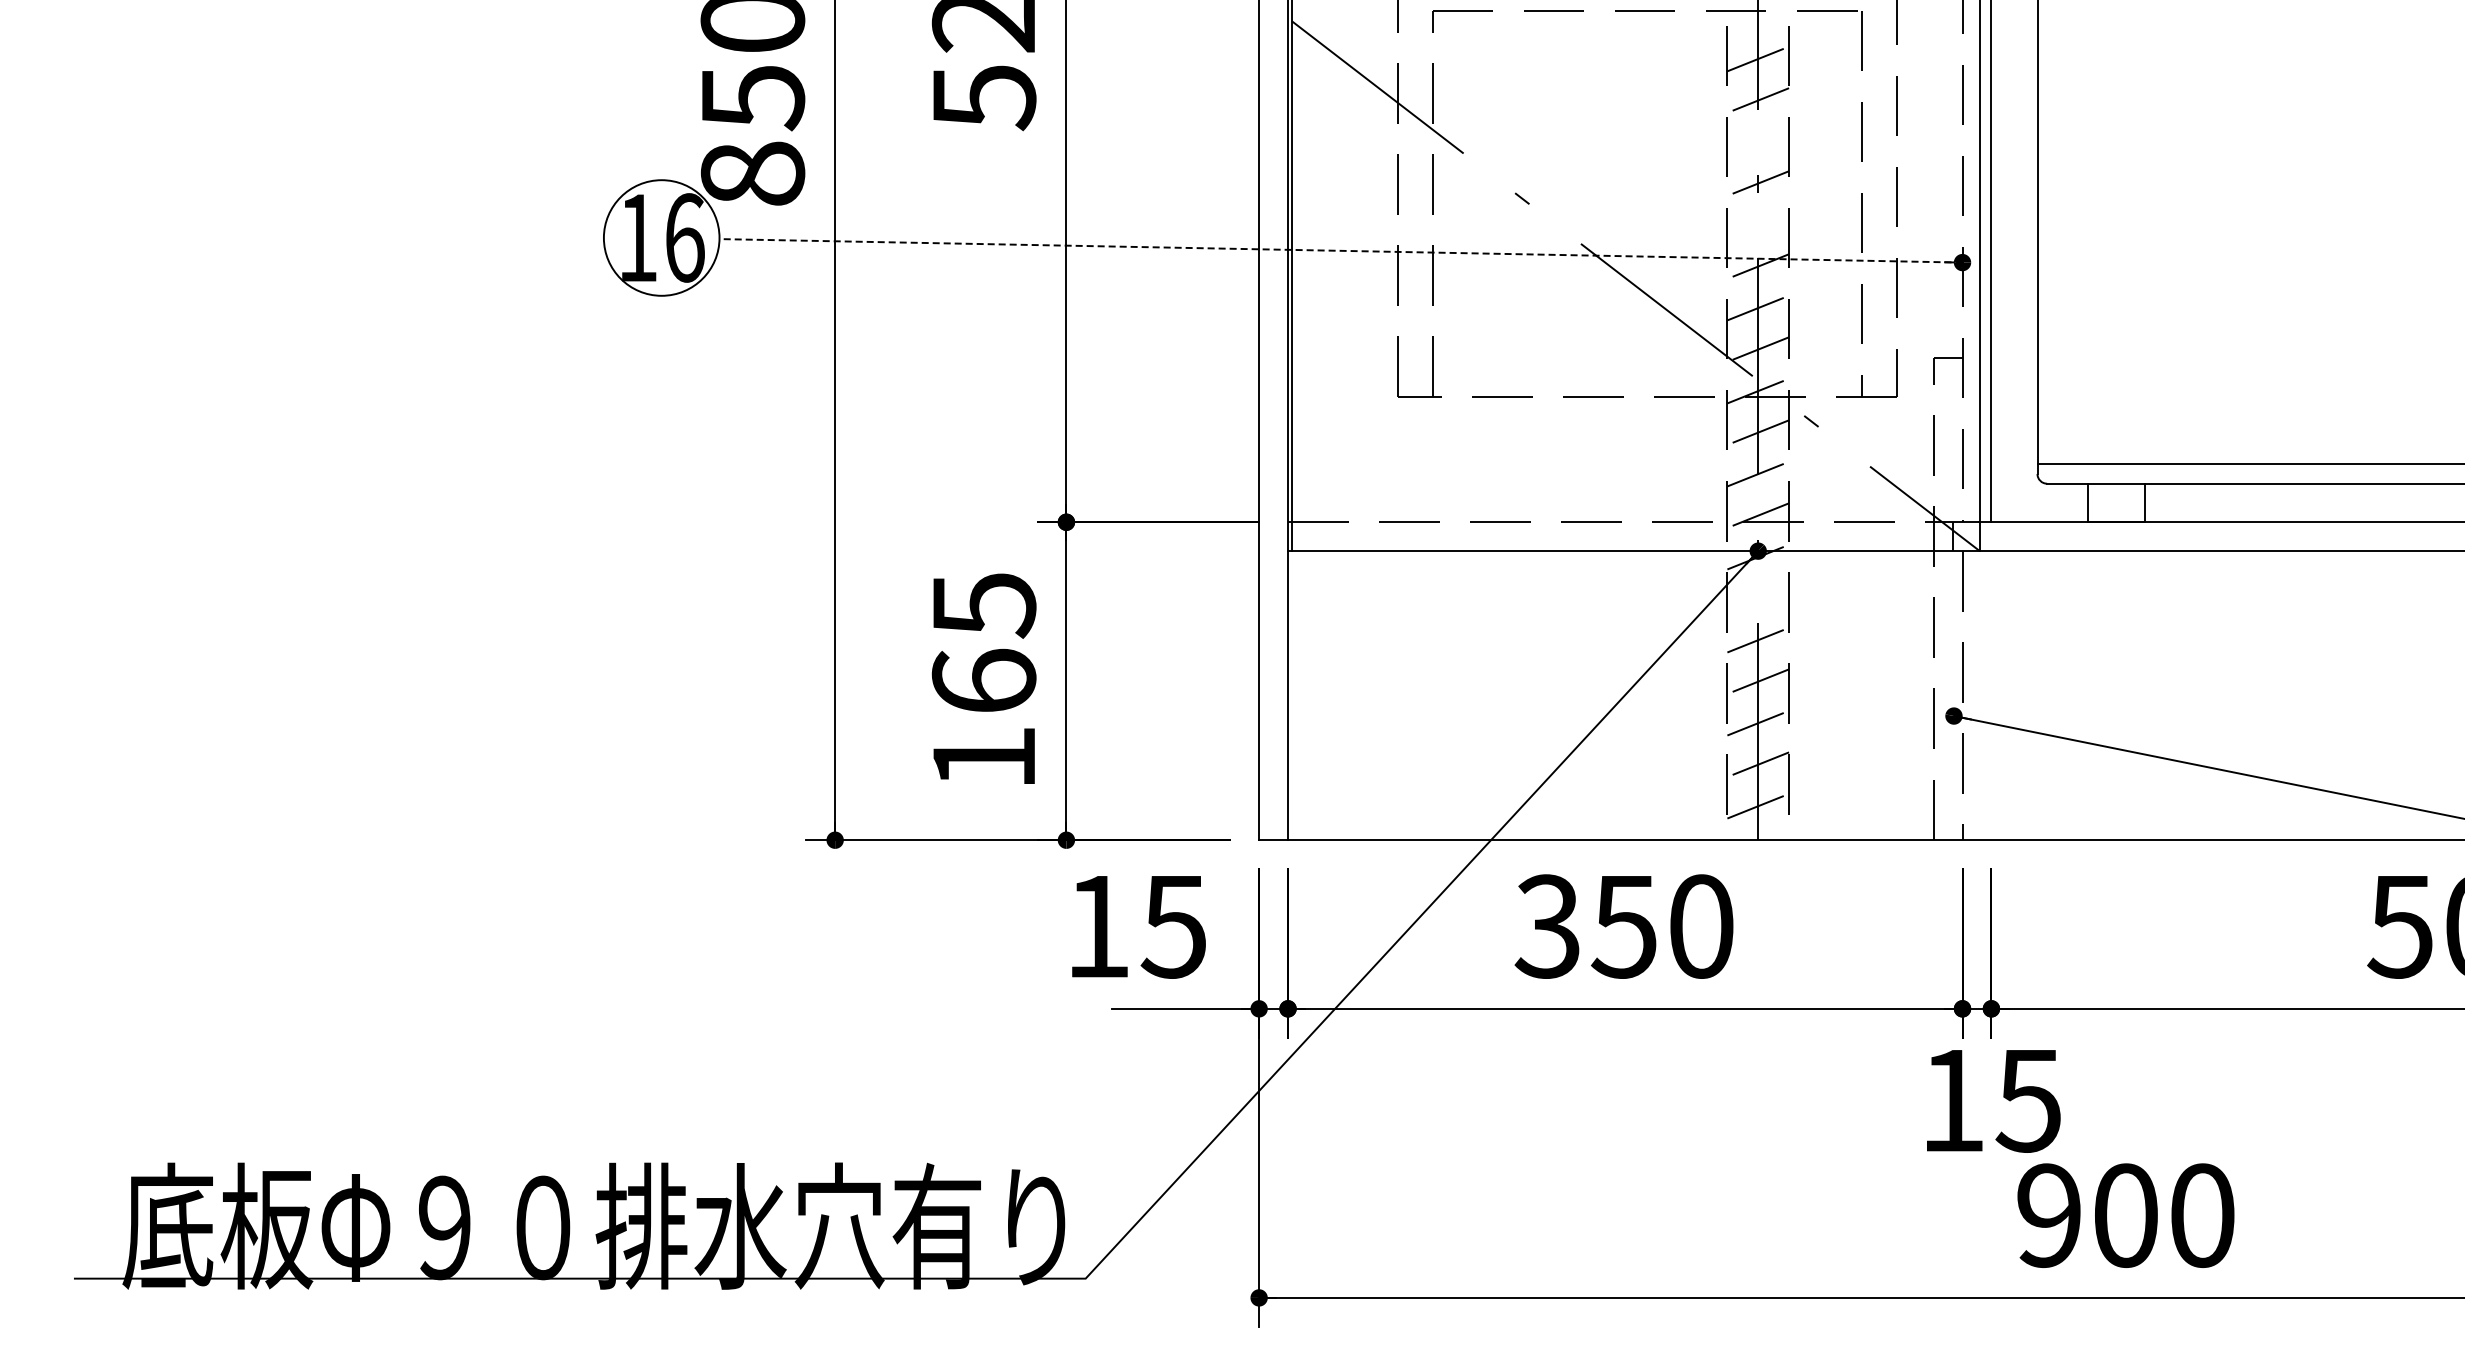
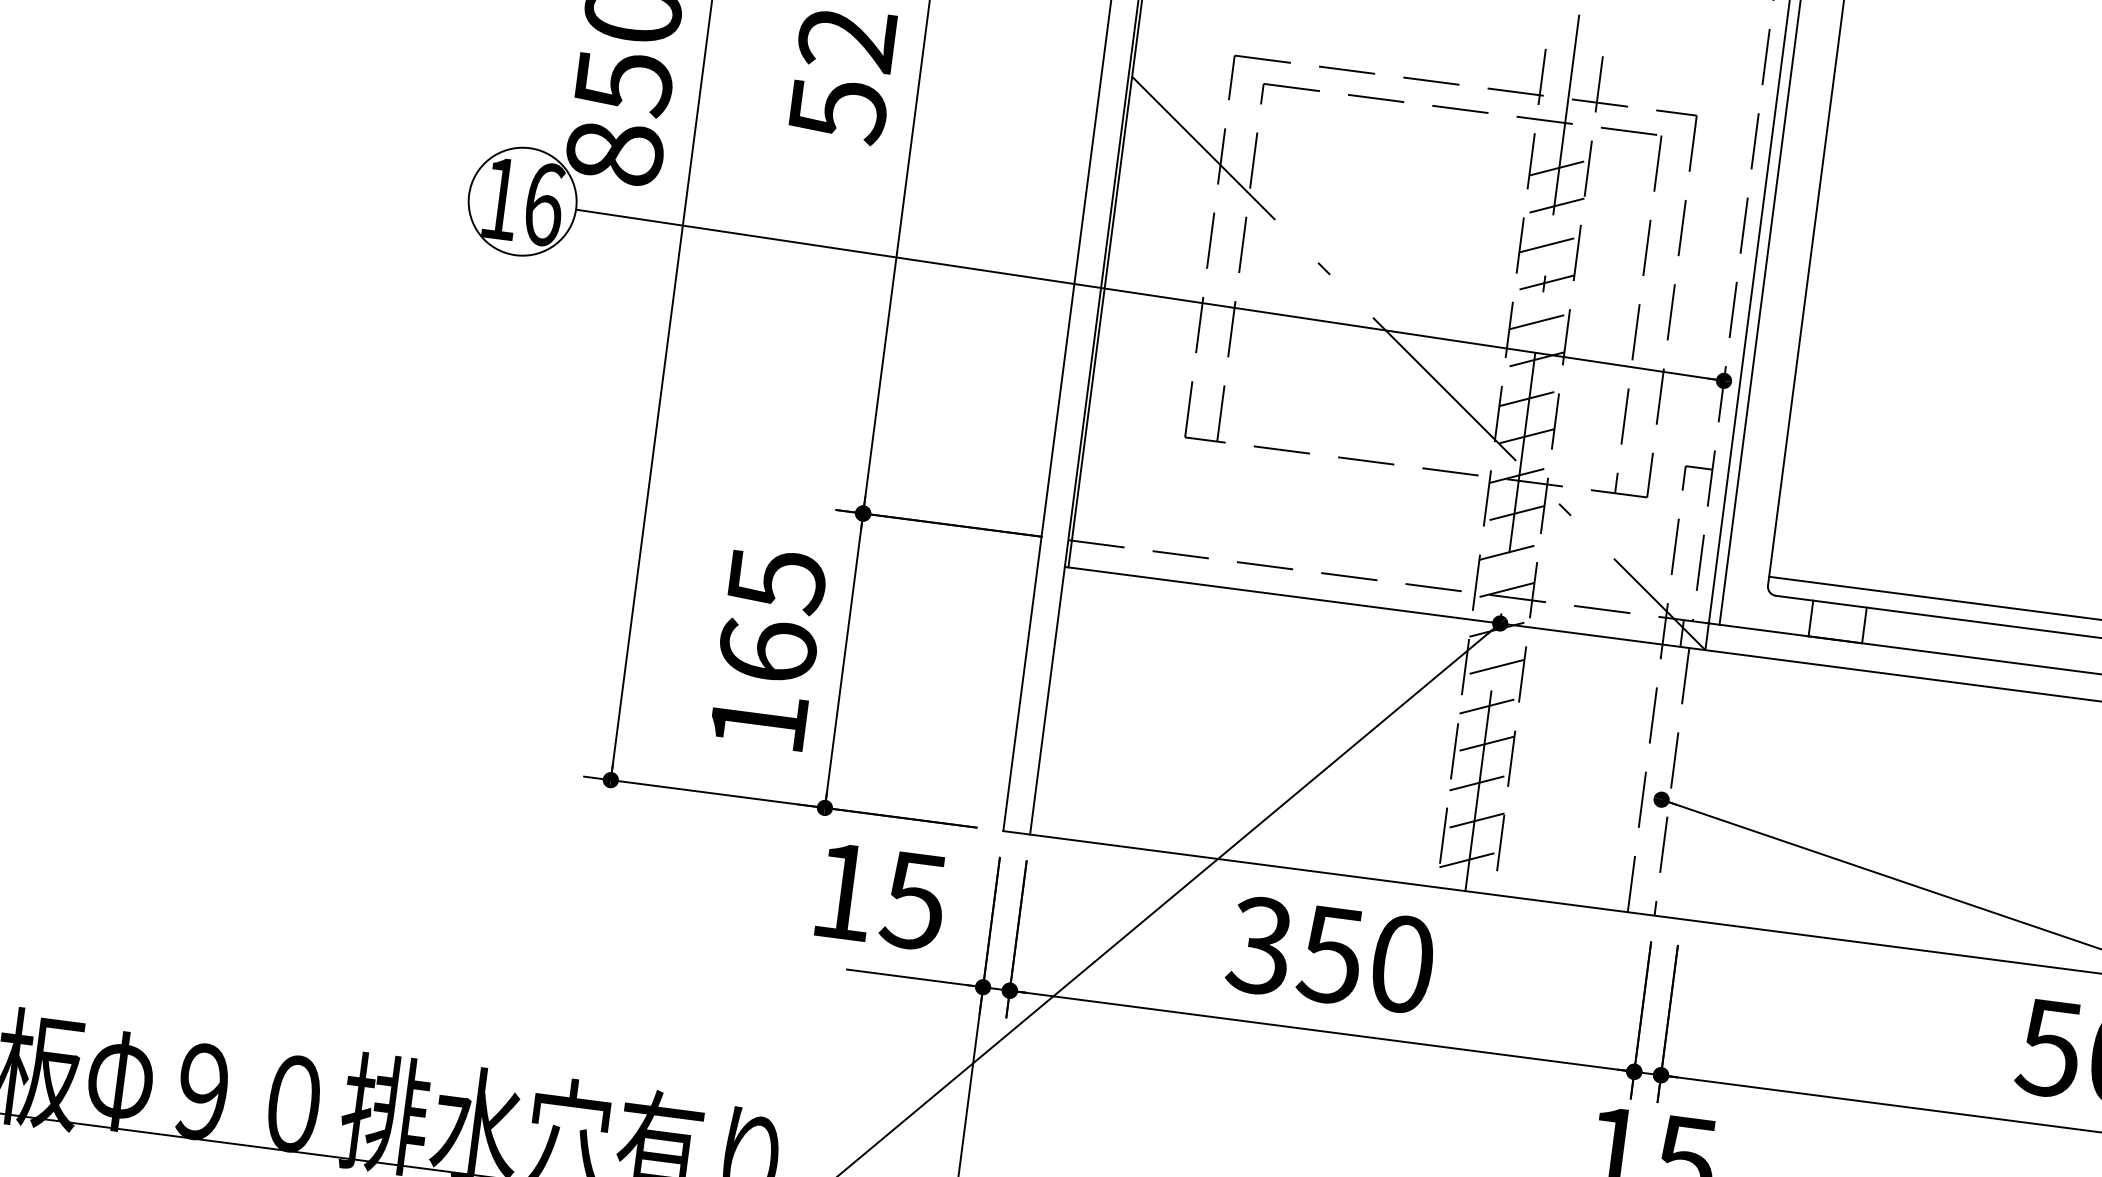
line: (1758, 141) -> (1549, 244), added
line: (1758, 224) -> (1539, 321), added
line: (1341, 250) -> (1150, 295), dashed -> solid
line: (1758, 598) -> (1494, 667), added

